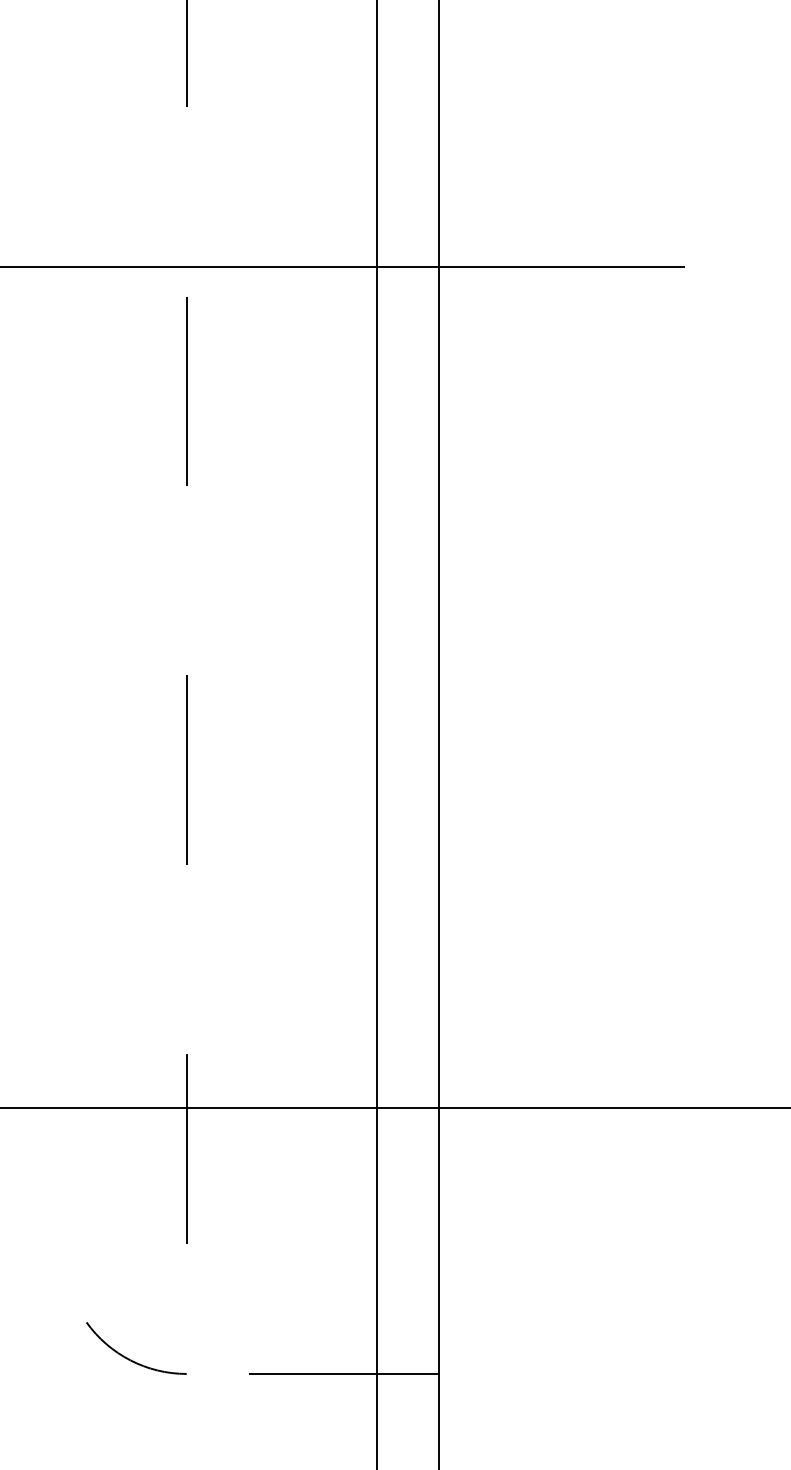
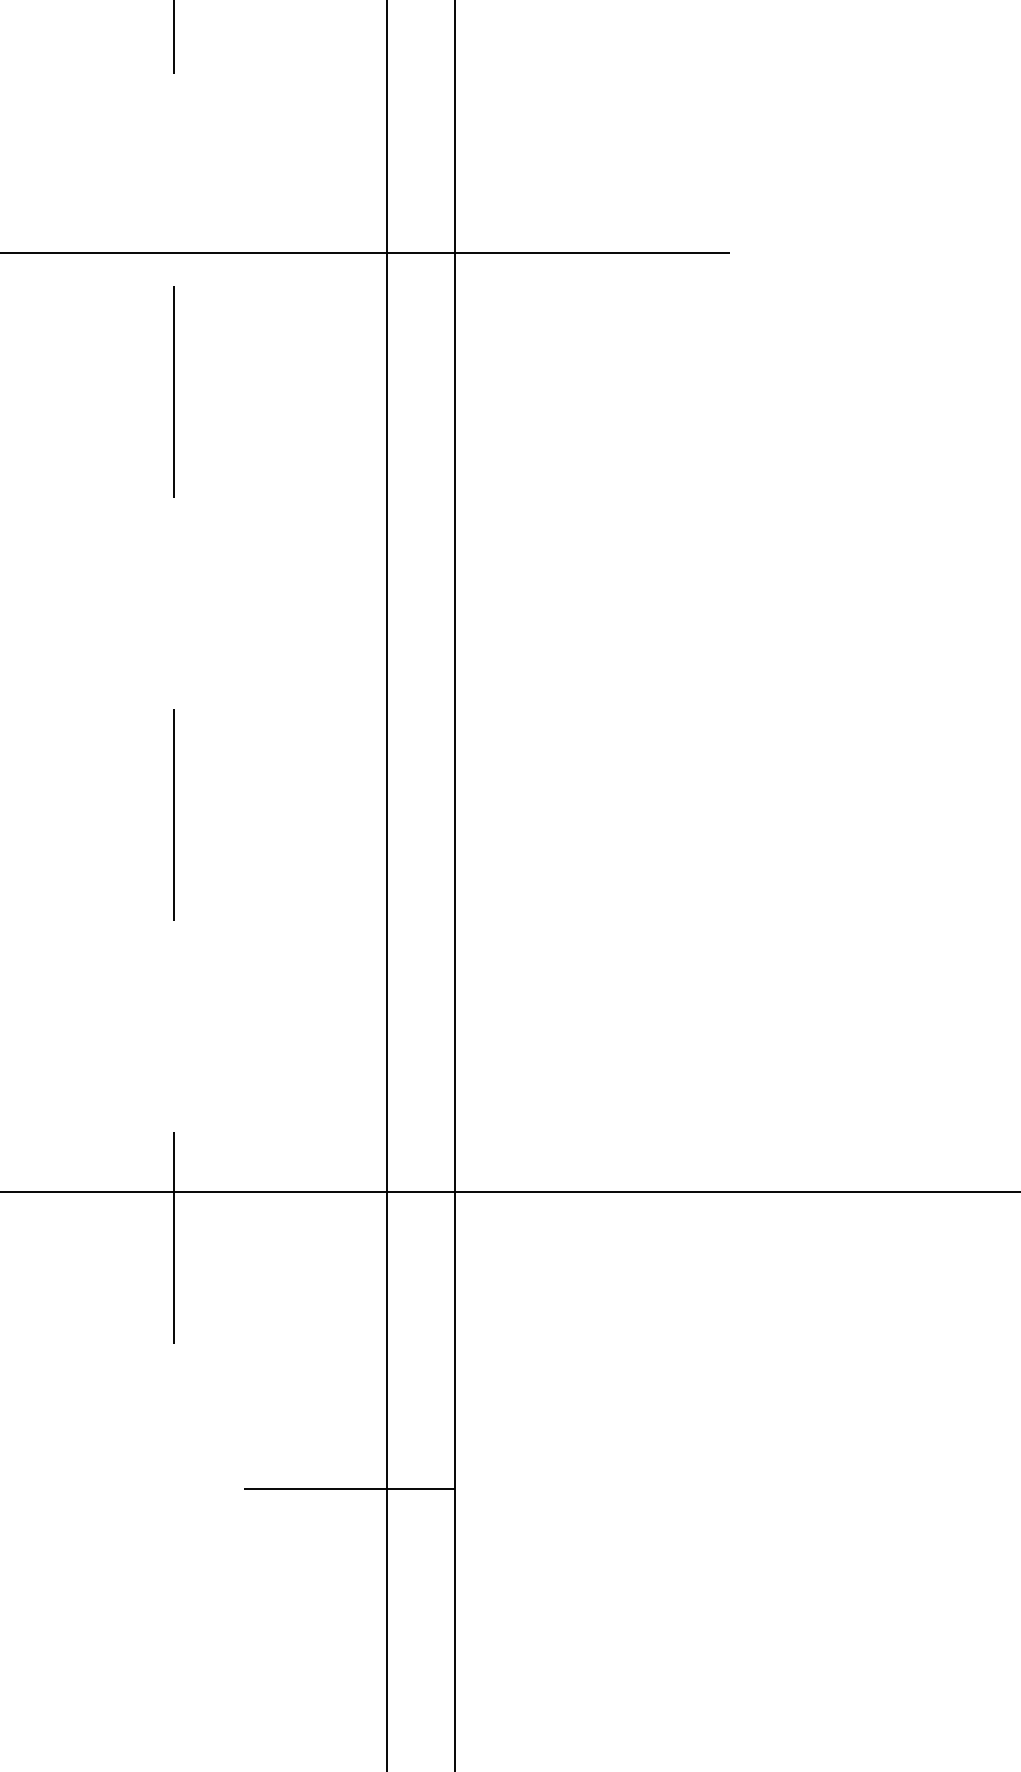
arc: (129, 1358) -> (110, 1472), removed

